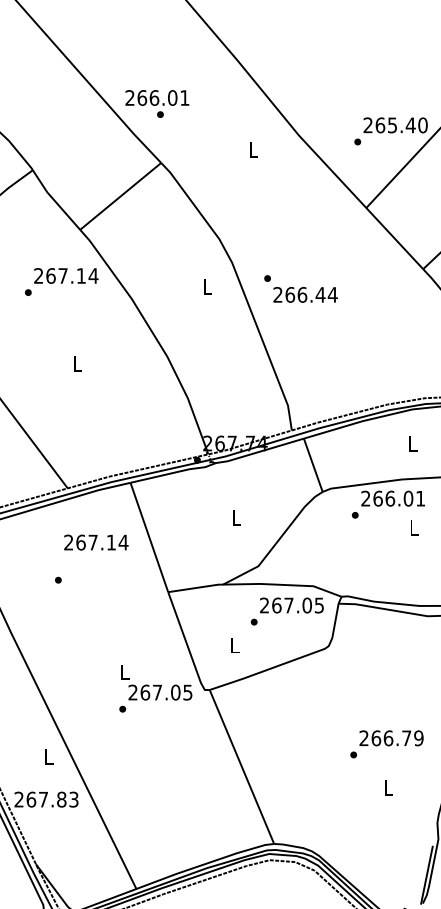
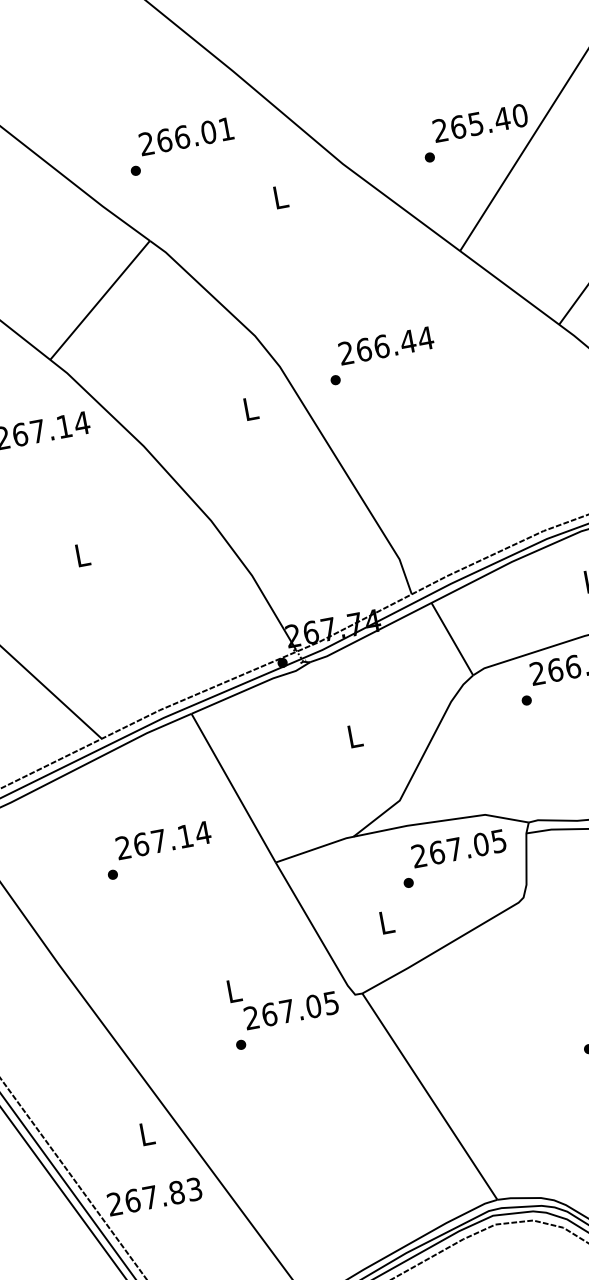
text: (157, 97) -> (186, 135), moved
text: (305, 294) -> (386, 345), moved
text: (96, 542) -> (163, 840), moved

